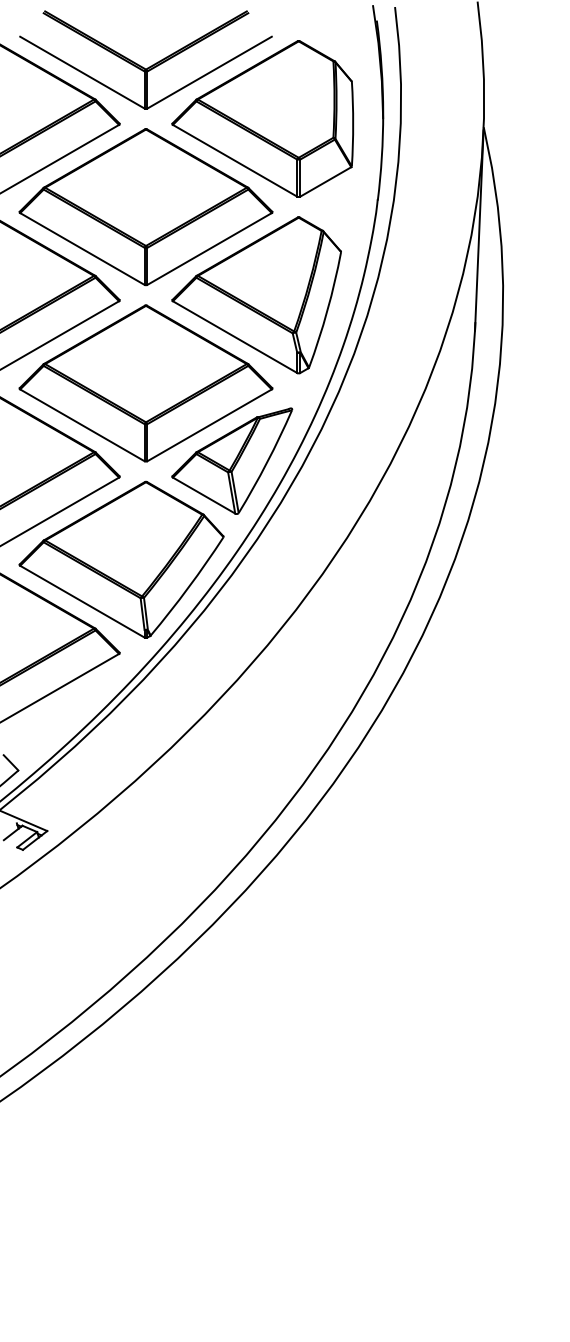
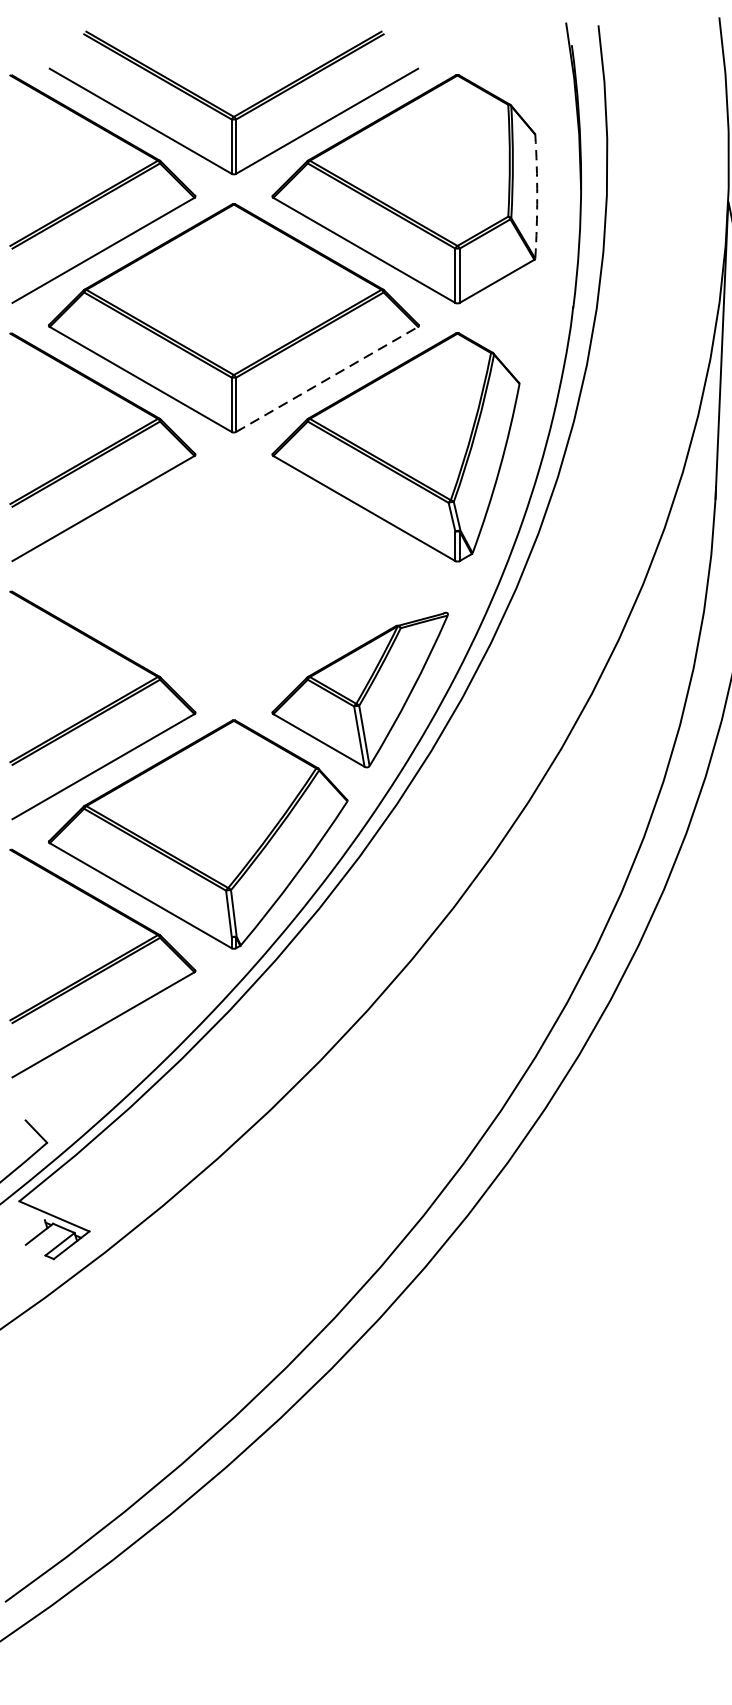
arc: (353, 124) -> (537, 197), solid -> dashed
line: (209, 248) -> (326, 378), solid -> dashed
part: (145, 383) -> (233, 576), removed

